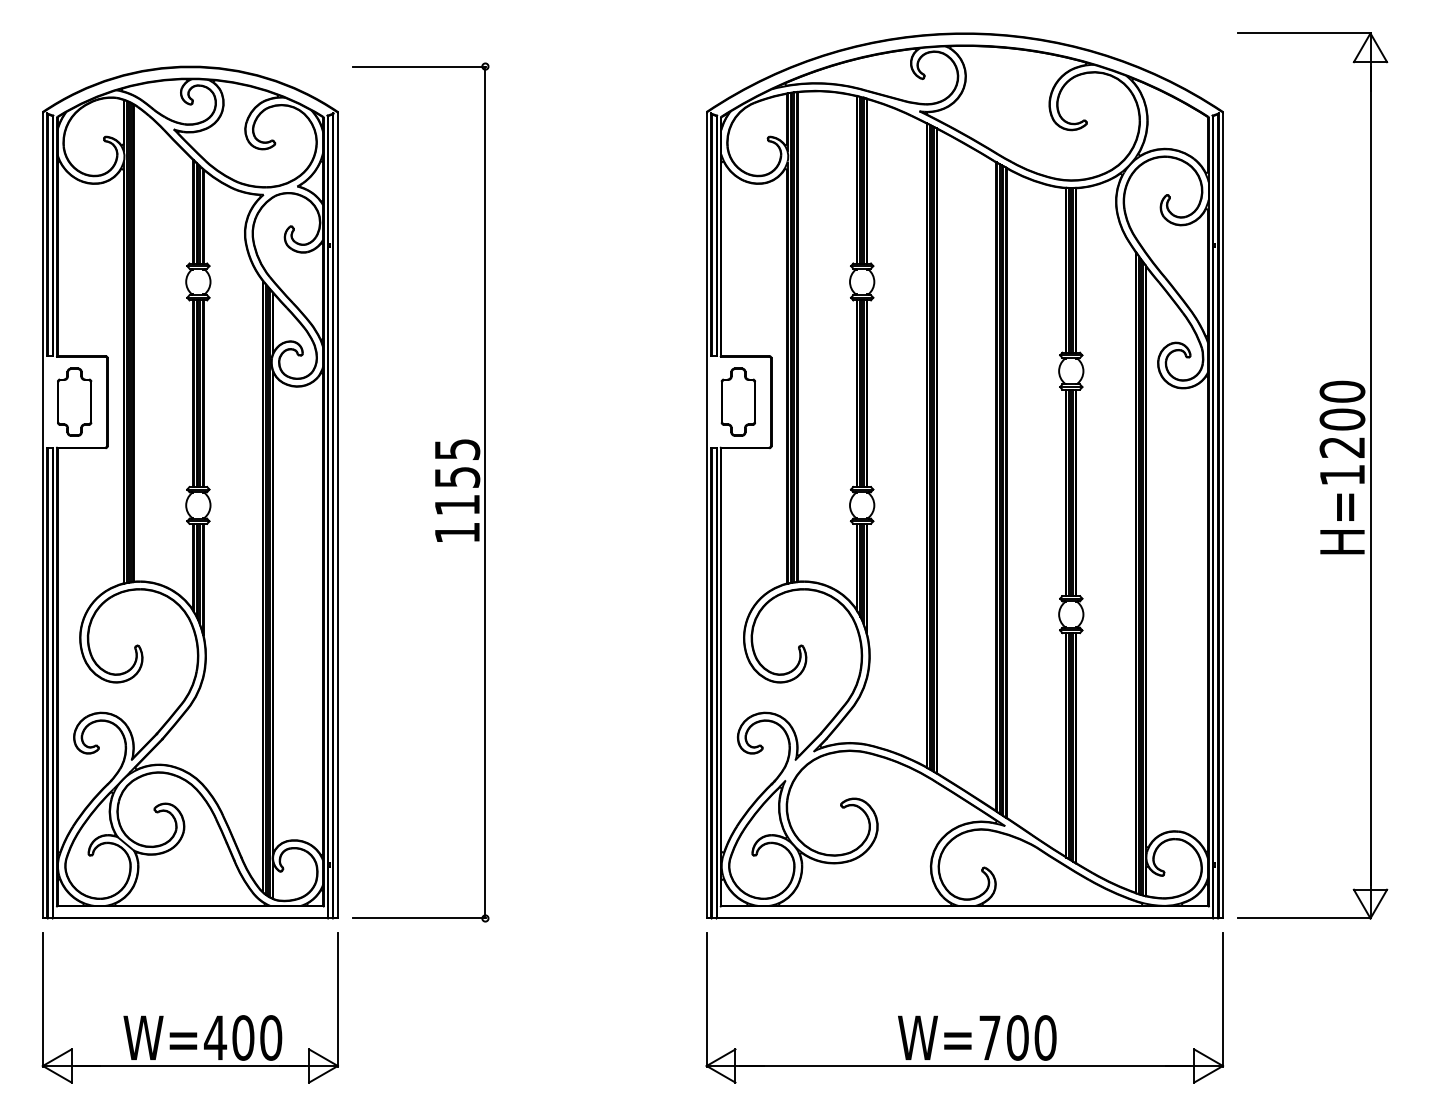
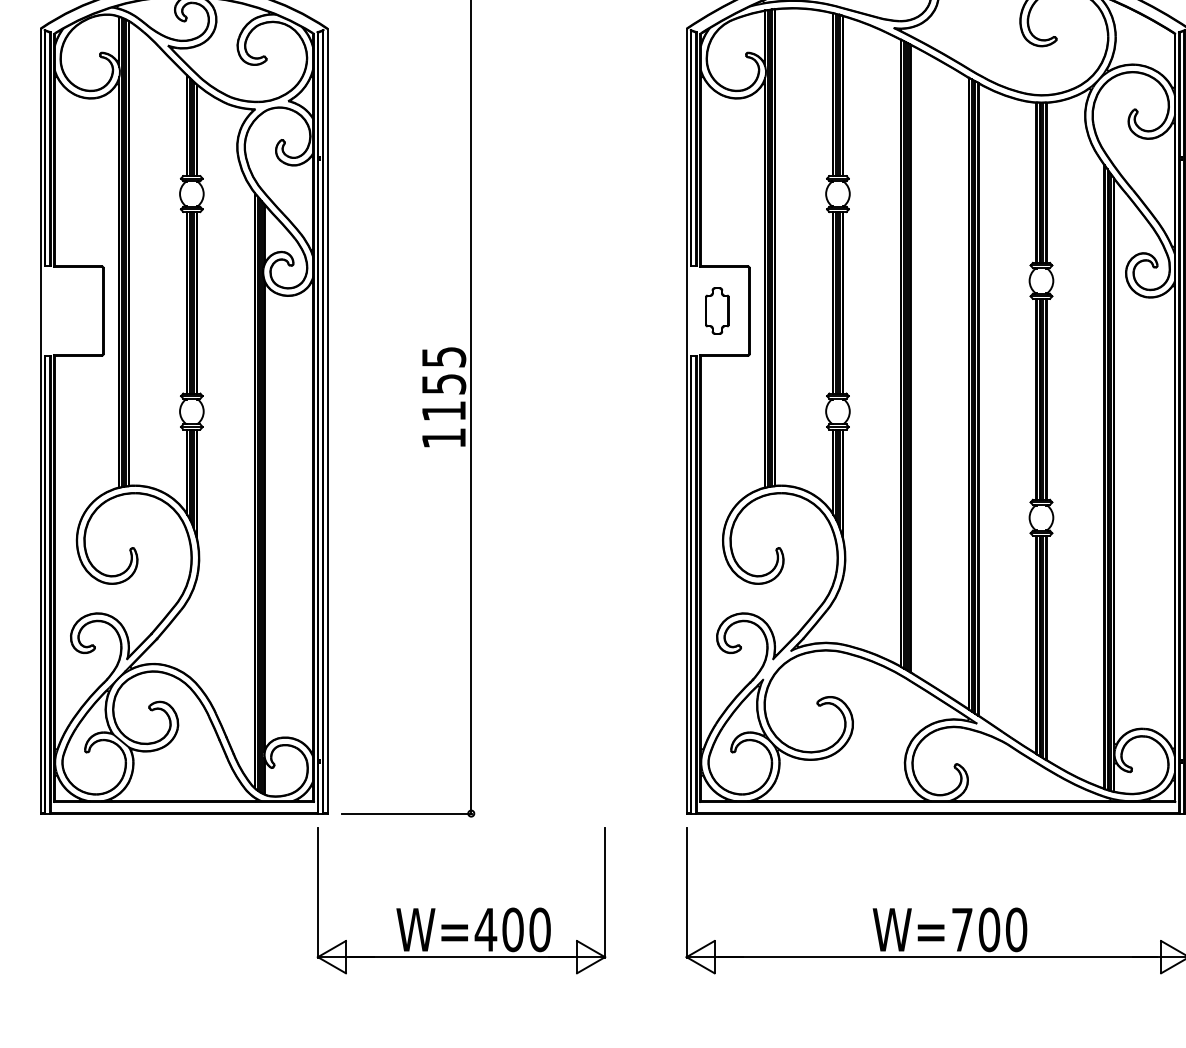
part: (74, 401) -> (71, 310), removed
part: (737, 401) -> (716, 310), size x0.7
part: (189, 1032) -> (460, 924), moved

